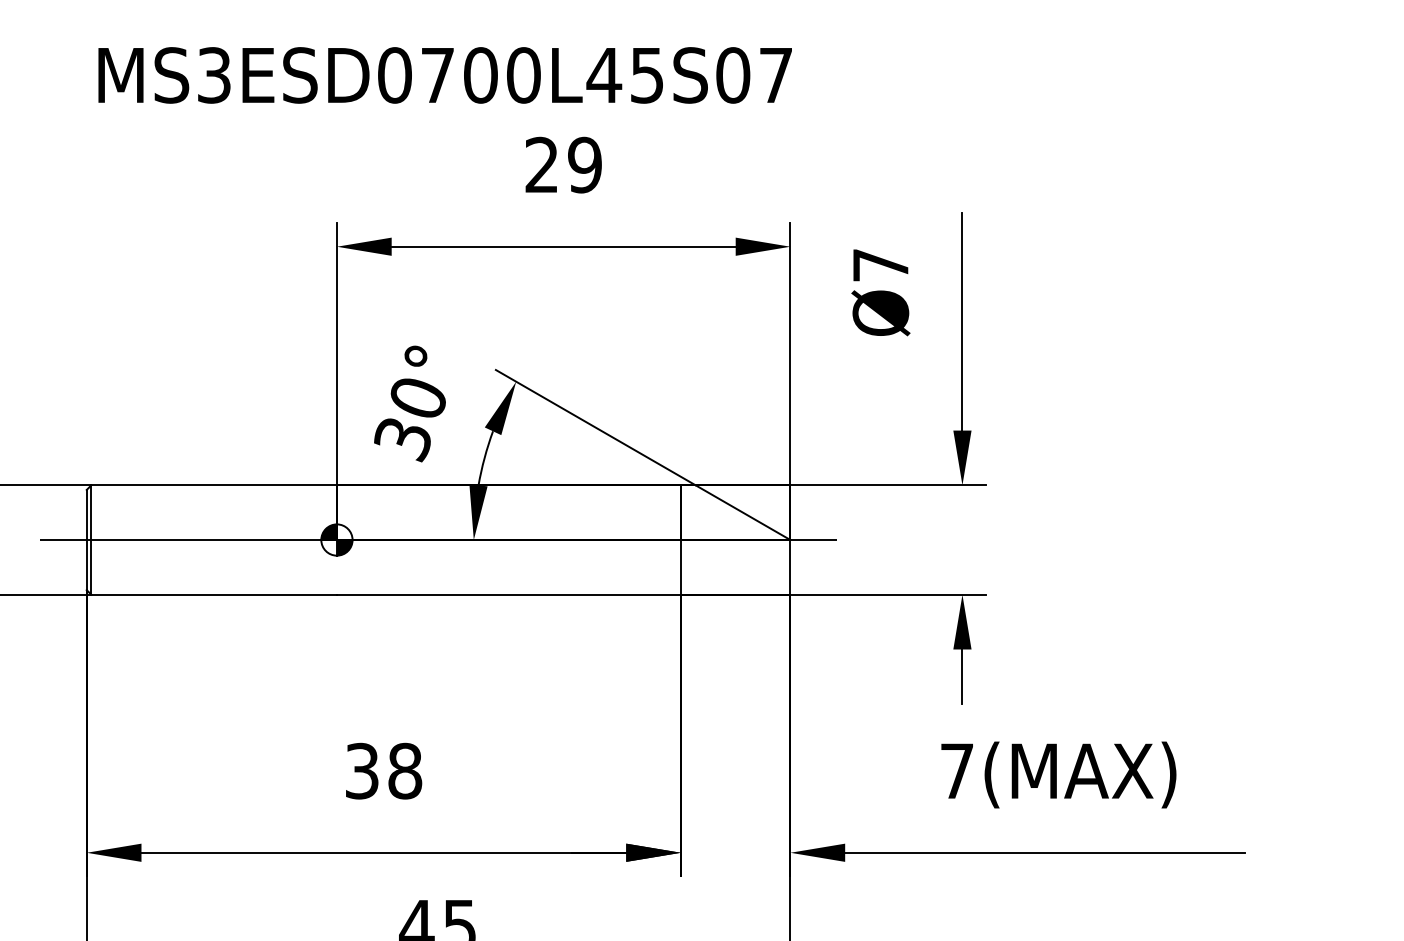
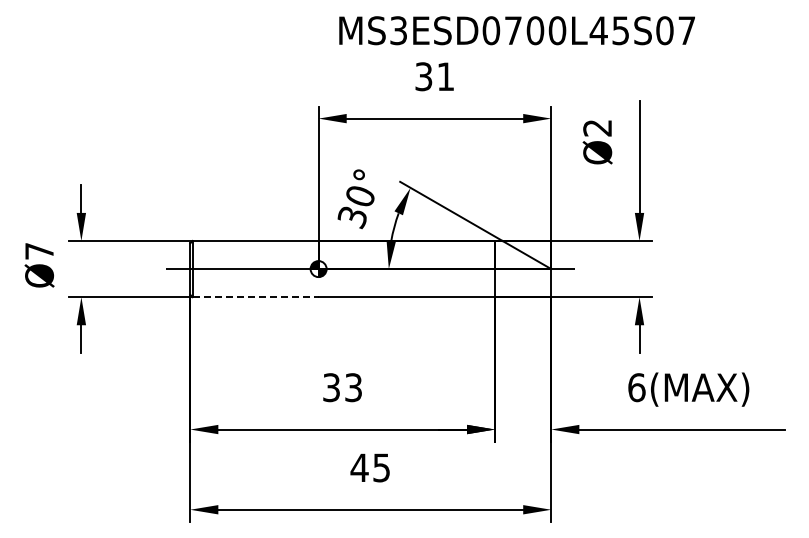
text: (443, 74) -> (516, 30), moved
text: (562, 164) -> (434, 76), 29 -> 31
text: (880, 265) -> (597, 128), Ø7 -> Ø2
line: (213, 595) -> (255, 297), solid -> dashed
text: (404, 770) -> (353, 387), 38 -> 33
text: (956, 770) -> (636, 387), 7(MAX) -> 6(MAX)

